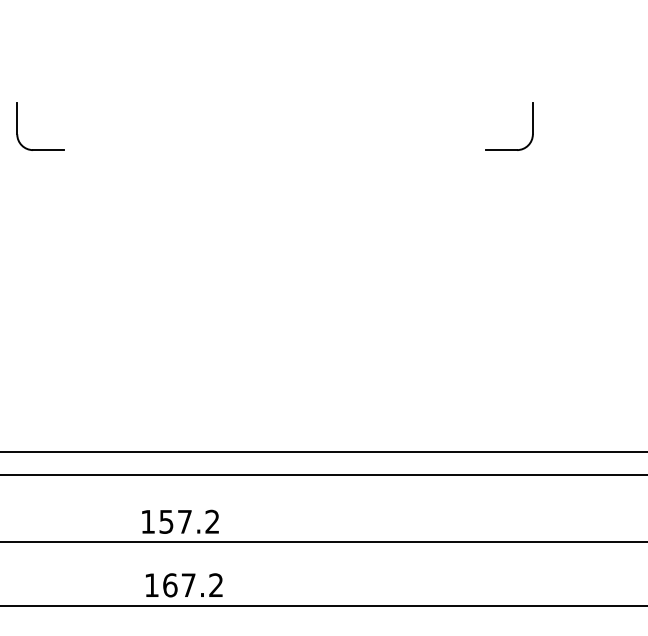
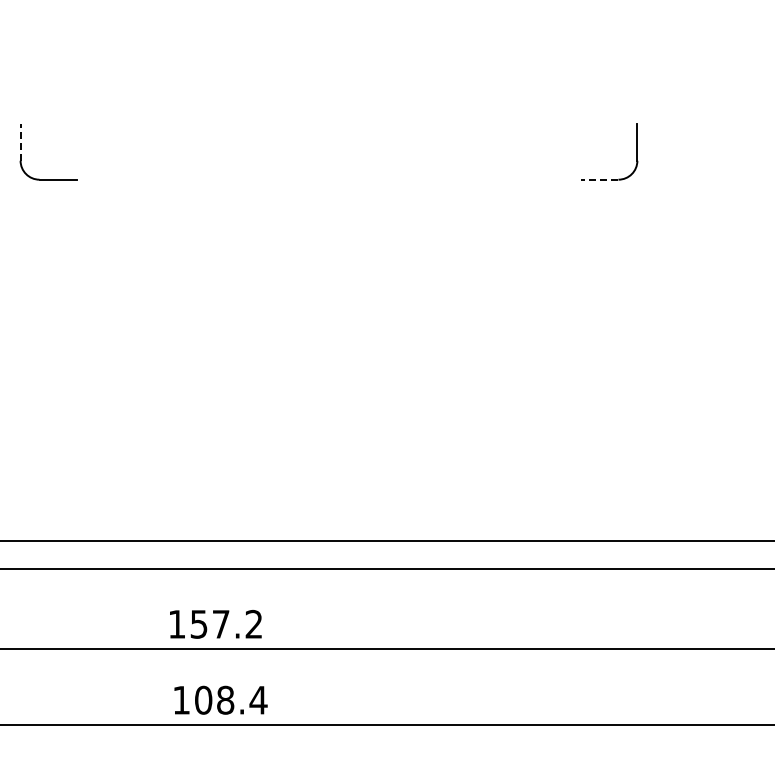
line: (17, 119) -> (20, 142), solid -> dashed
line: (501, 149) -> (599, 179), solid -> dashed
text: (193, 584) -> (231, 699), 167.2 -> 108.4

